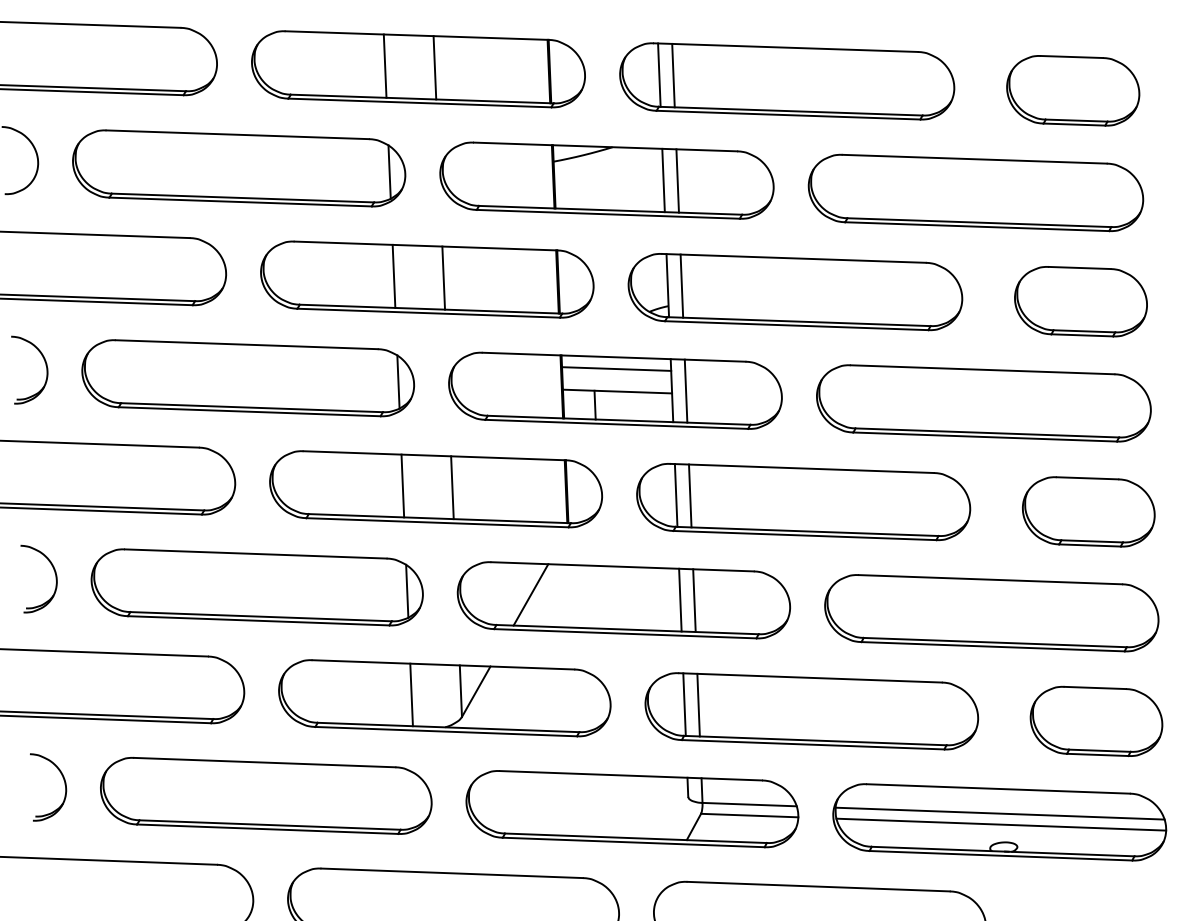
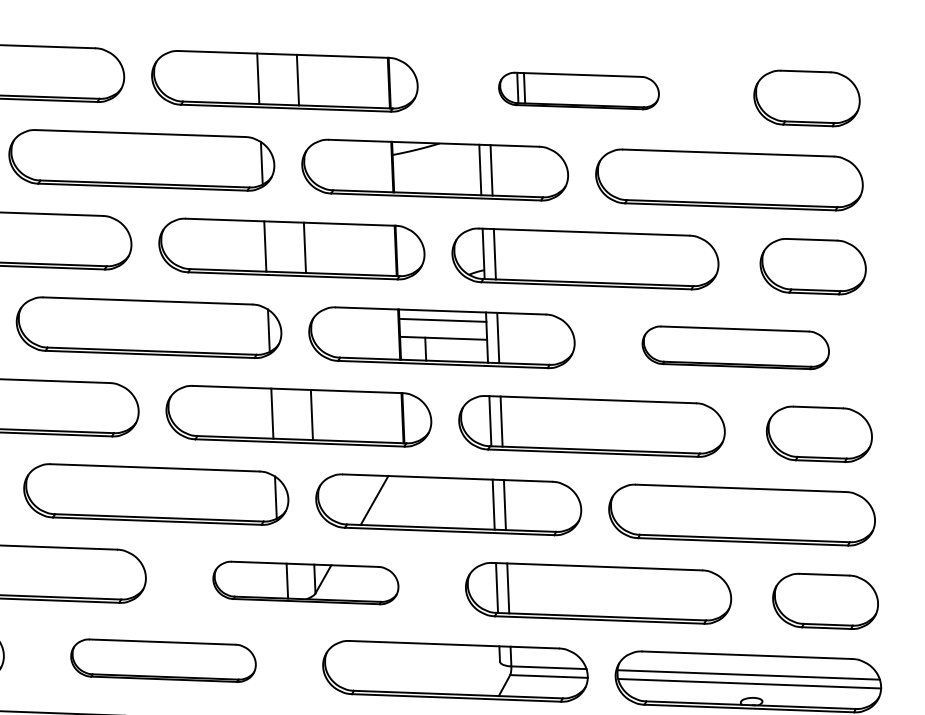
part: (787, 81) -> (579, 91), size x0.6
part: (983, 403) -> (735, 347), size x0.7
part: (444, 698) -> (305, 583), size x0.7
part: (266, 795) -> (163, 660), size x0.7

